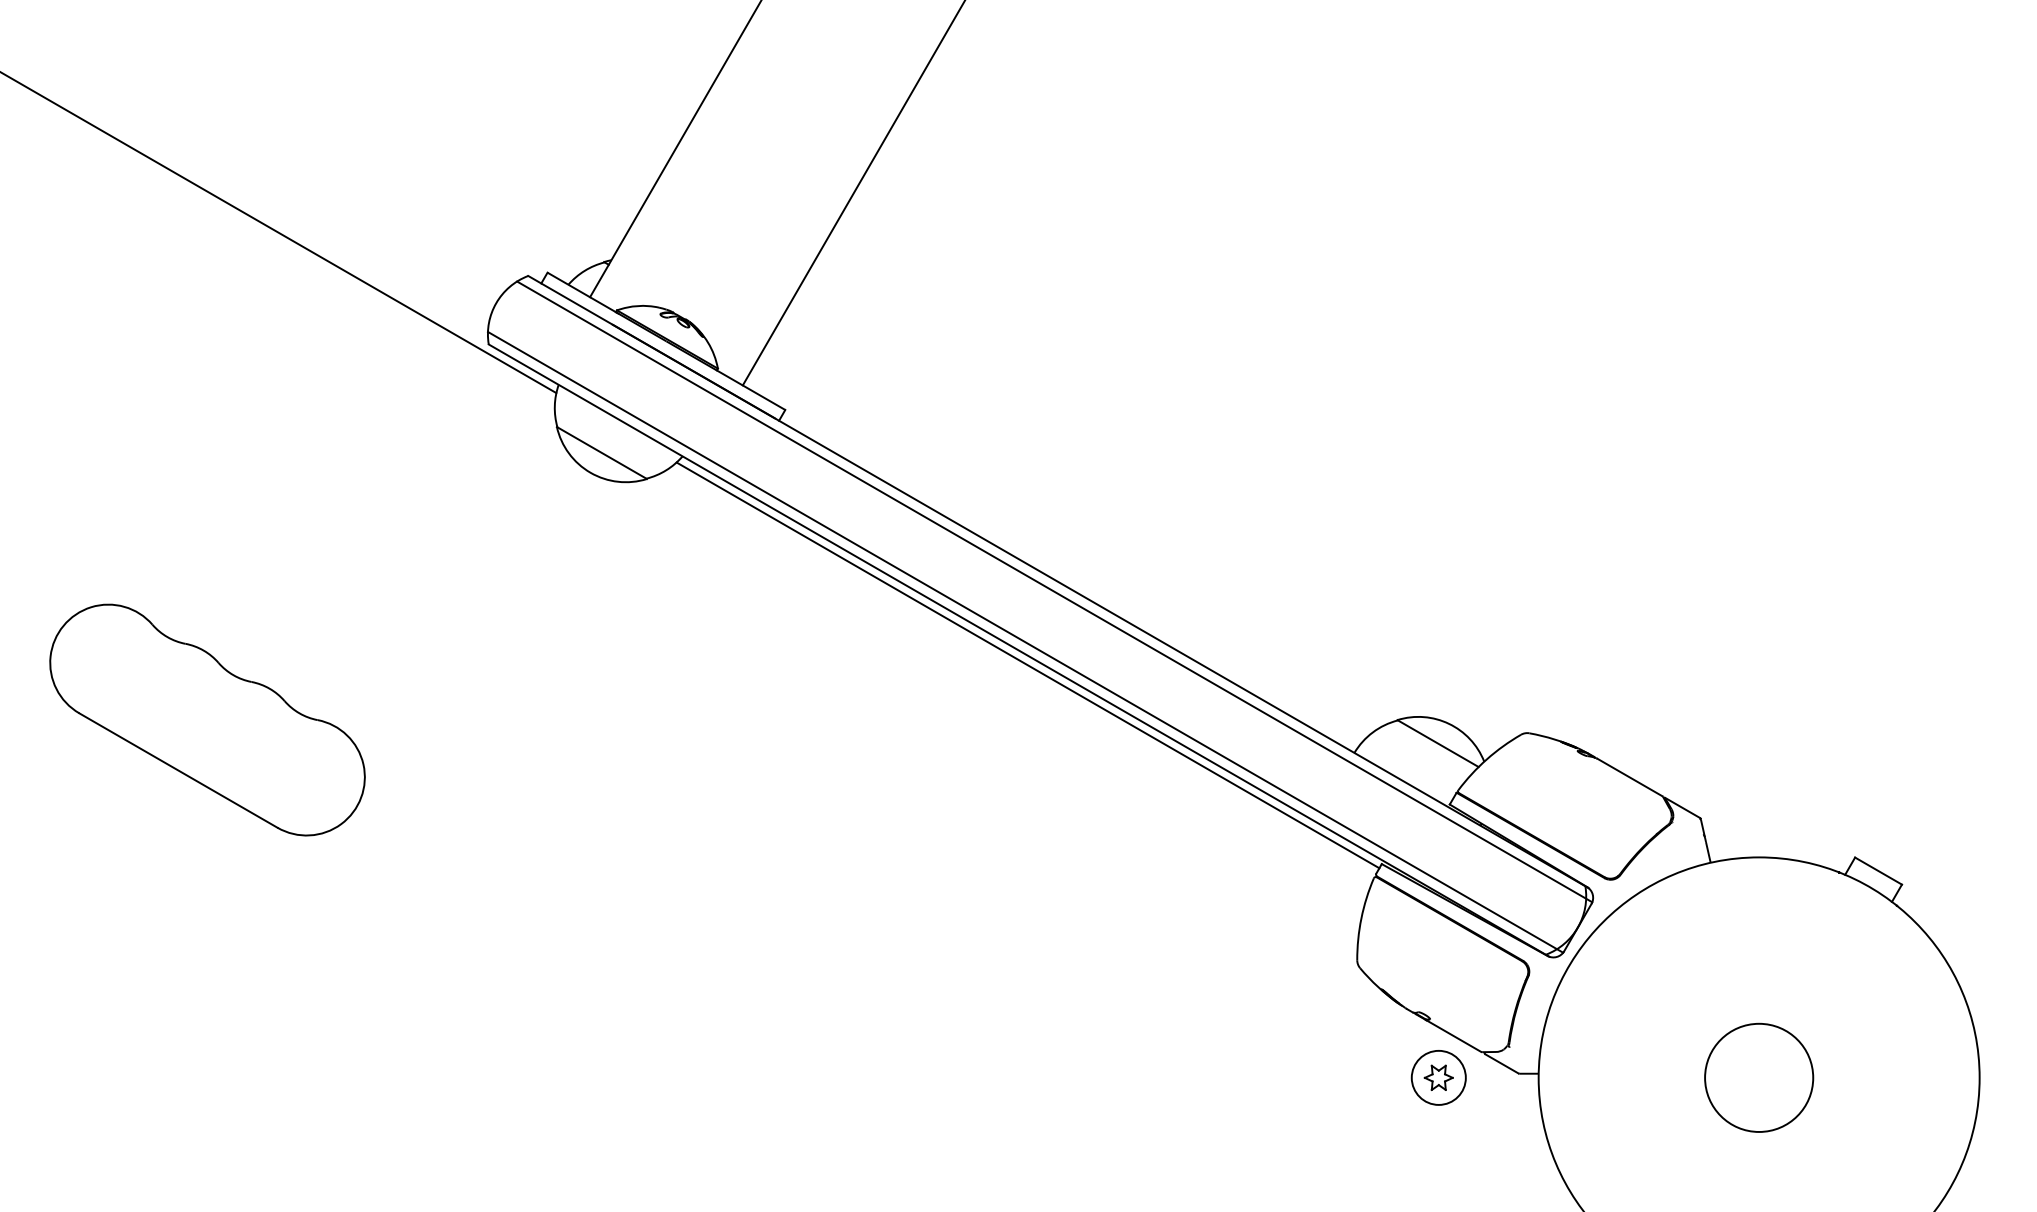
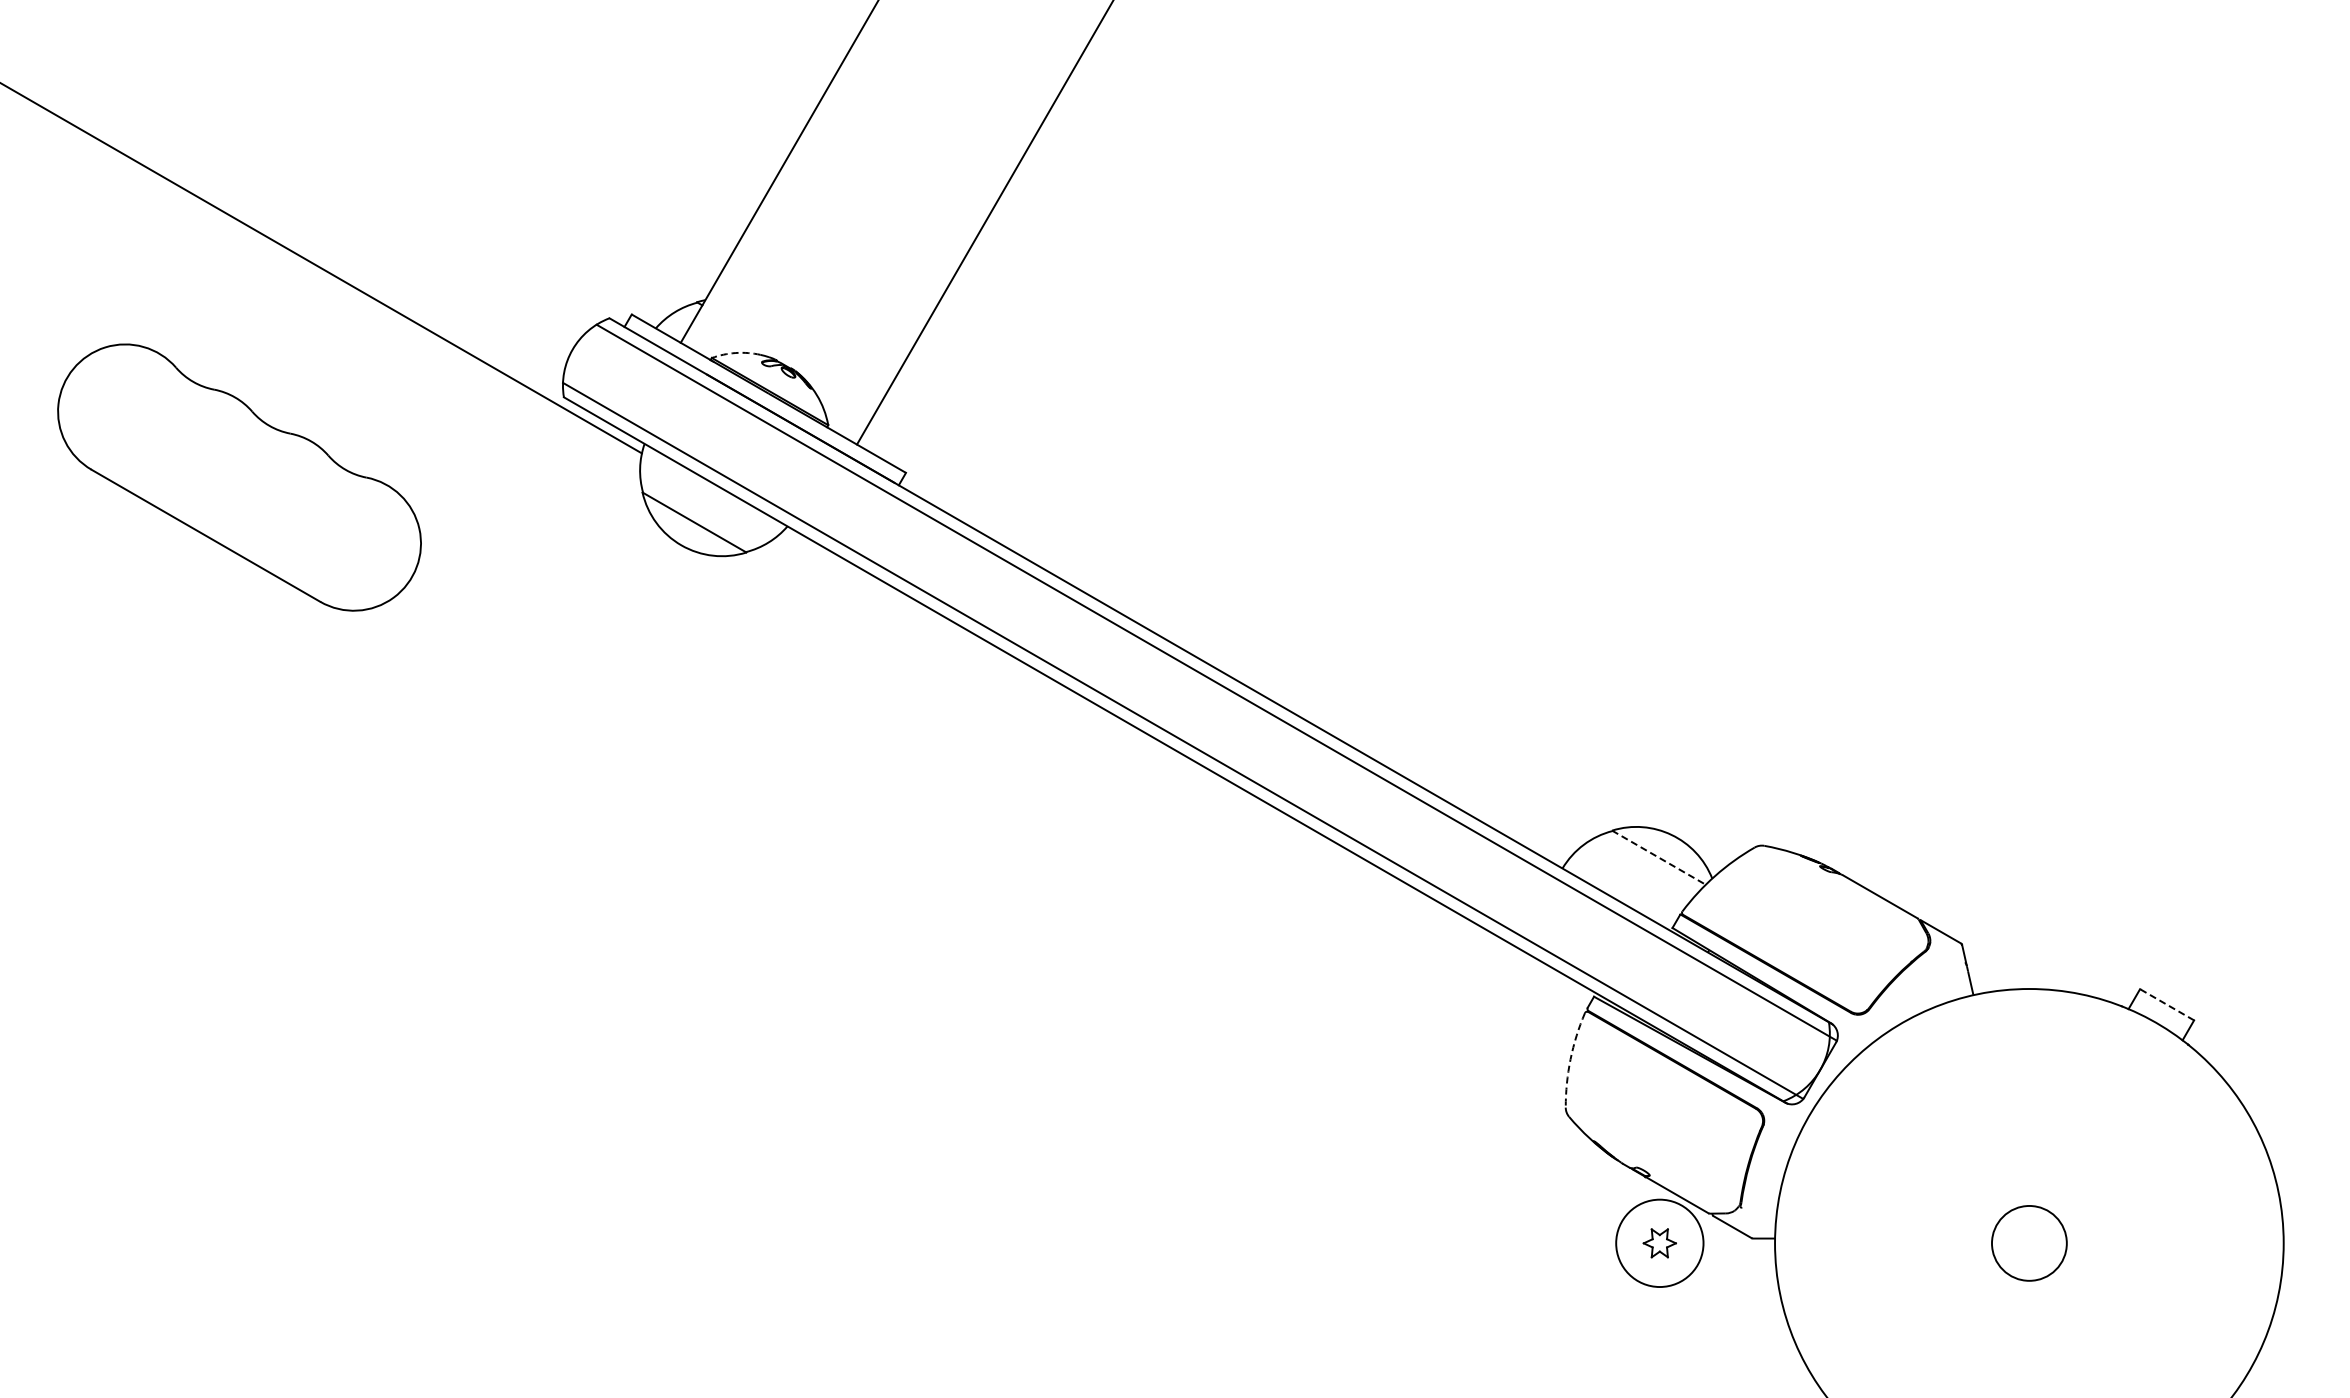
arc: (637, 306) -> (735, 353), solid -> dashed
line: (1027, 665) -> (1185, 767), removed
part: (207, 719) -> (239, 477), moved
line: (1438, 743) -> (1659, 857), solid -> dashed
line: (1878, 870) -> (2166, 1004), solid -> dashed
arc: (1361, 918) -> (1570, 1059), solid -> dashed
circle: (1438, 1078) -> (1659, 1243), size x1.4
circle: (1759, 1078) -> (2029, 1243), size x0.6

